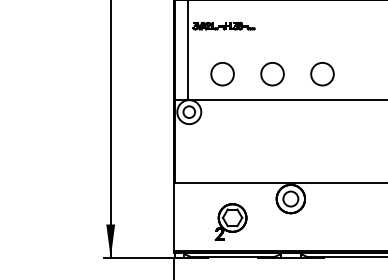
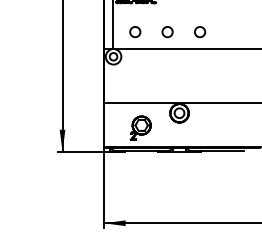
circle: (223, 73) -> (135, 31), size x0.7
circle: (272, 73) -> (167, 31), size x0.7
circle: (321, 73) -> (199, 31), size x0.7

